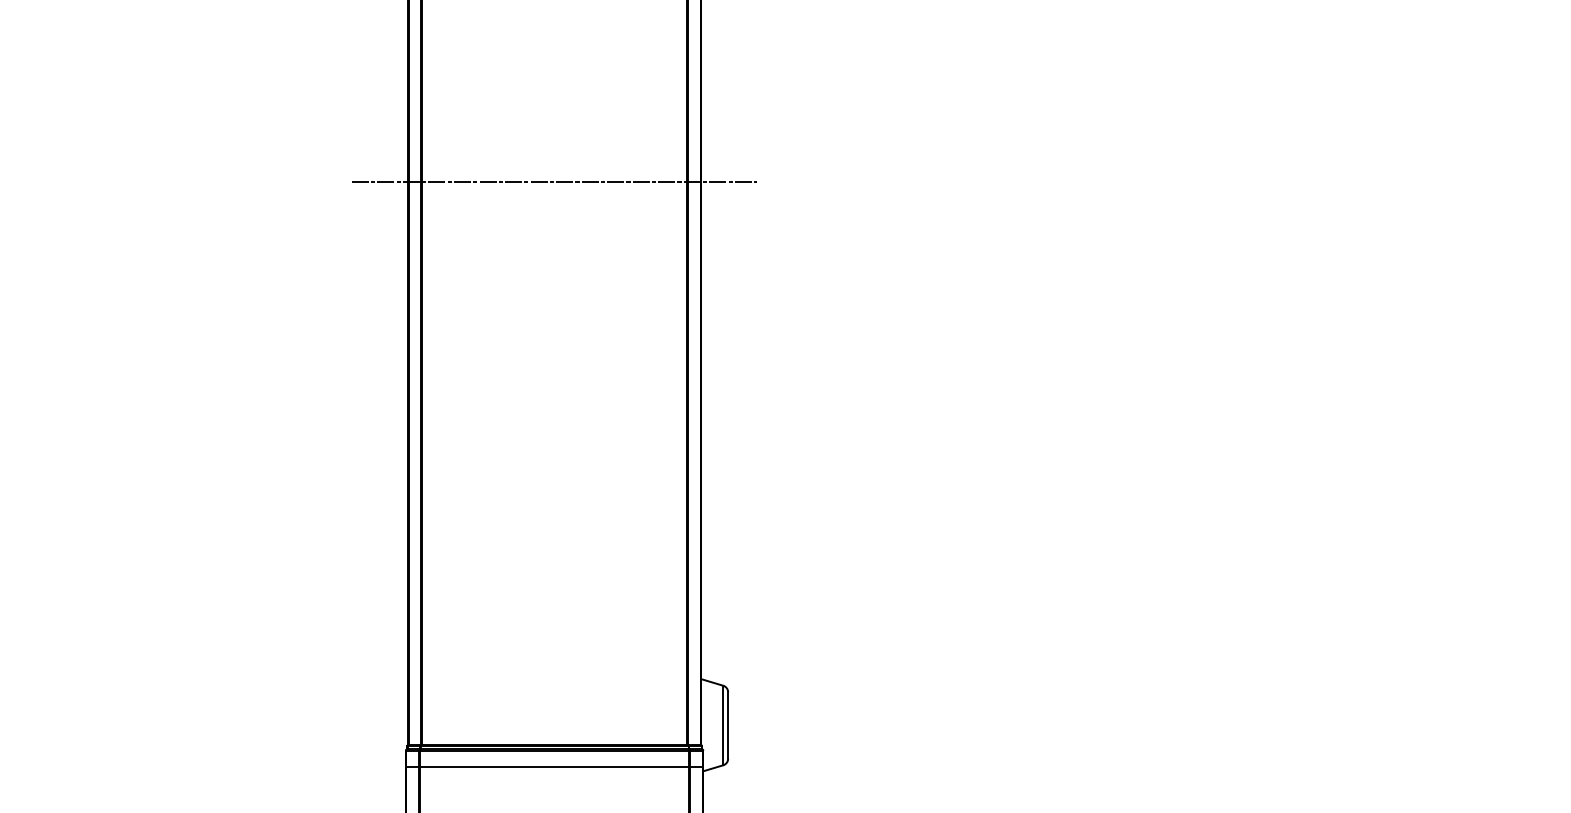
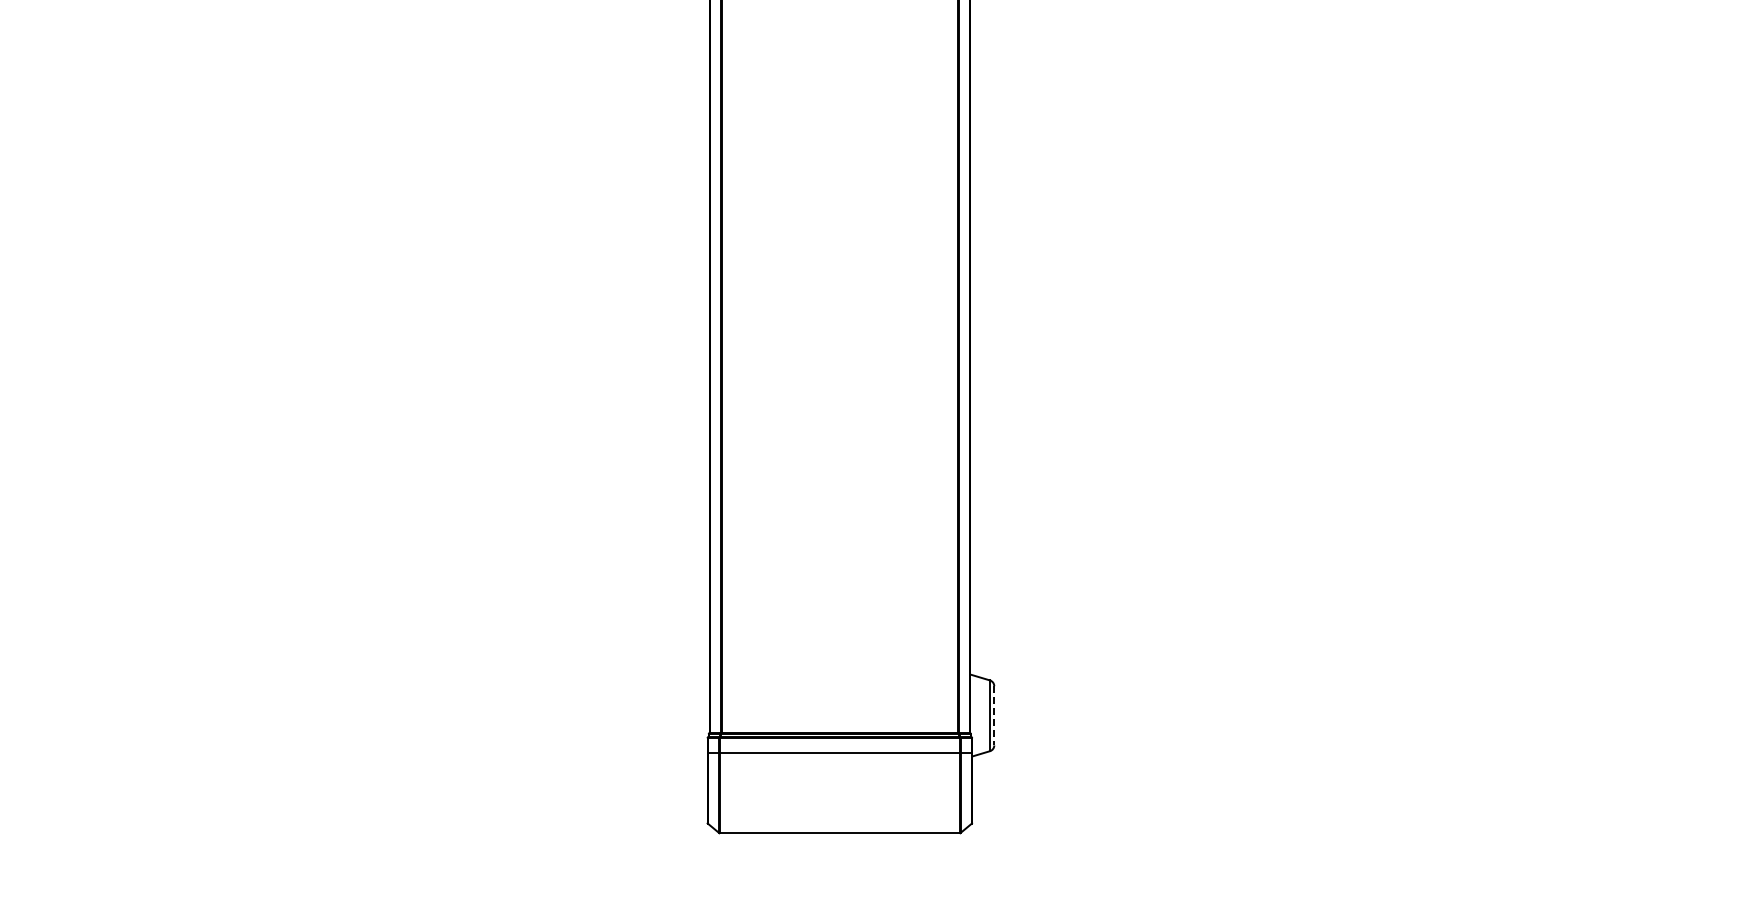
line: (554, 181) -> (839, 231), removed
line: (728, 725) -> (994, 715), solid -> dashed

